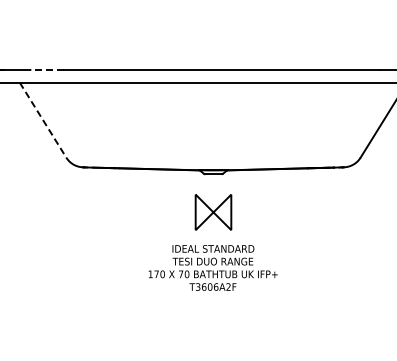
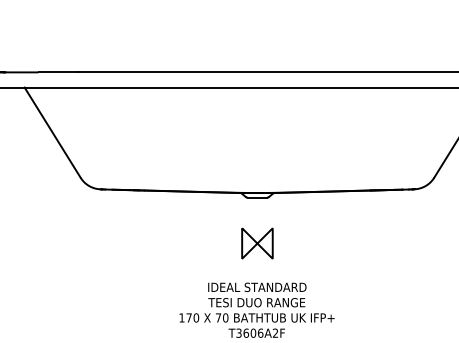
line: (47, 70) -> (57, 72), dashed -> solid
line: (43, 120) -> (53, 133), dashed -> solid
part: (213, 212) -> (257, 243), size x0.71

